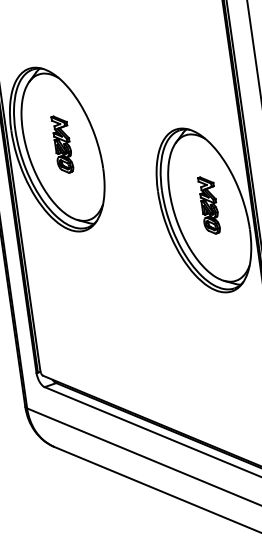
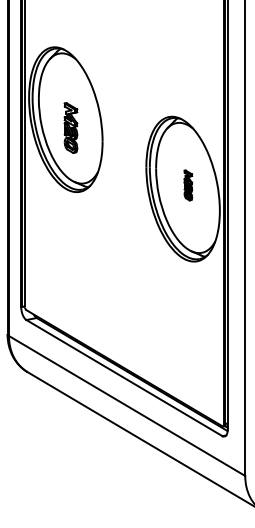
part: (61, 143) -> (70, 127), moved
part: (209, 205) -> (188, 185), size x0.6

